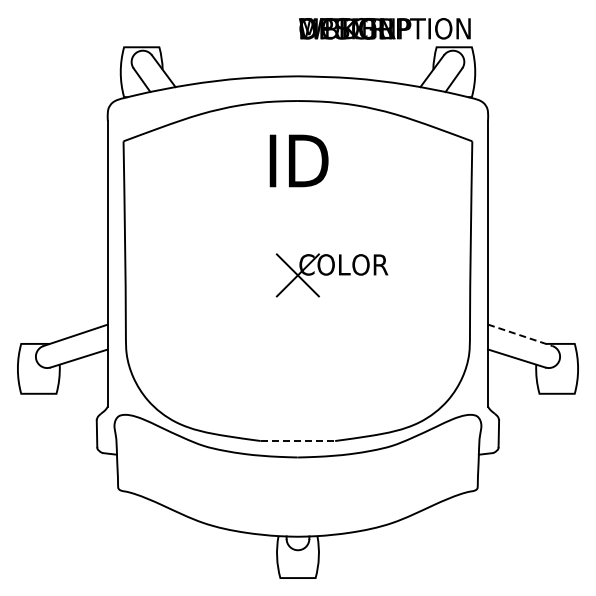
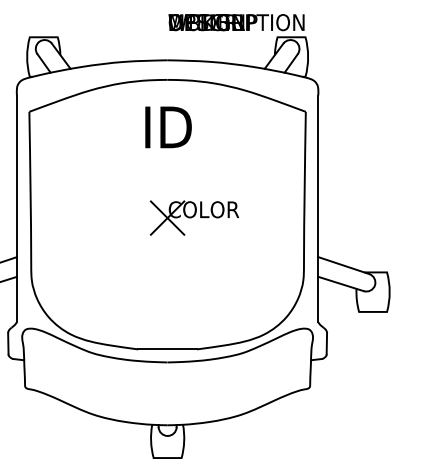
line: (520, 335) -> (344, 265), dashed -> solid
line: (298, 441) -> (168, 349), dashed -> solid

